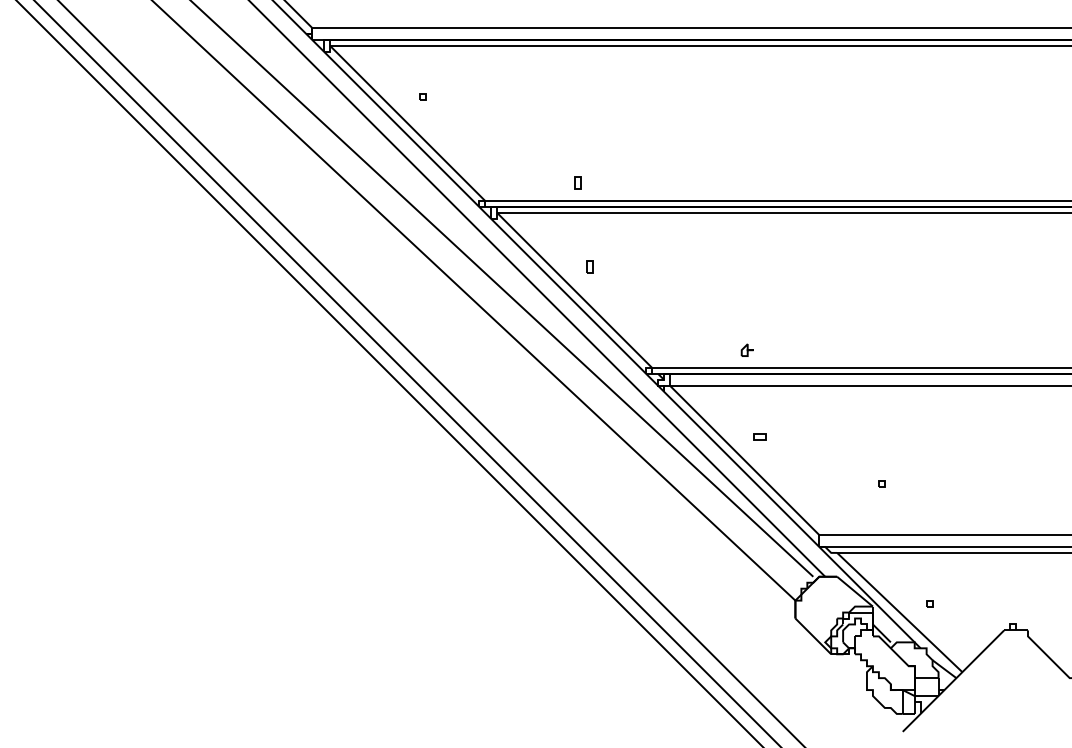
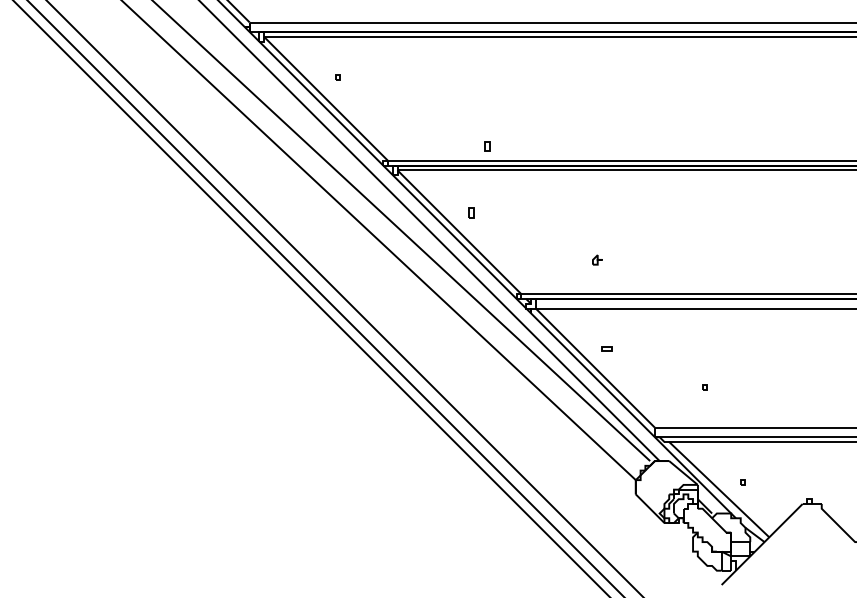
part: (577, 183) -> (487, 146), moved
part: (747, 349) -> (597, 259), moved

